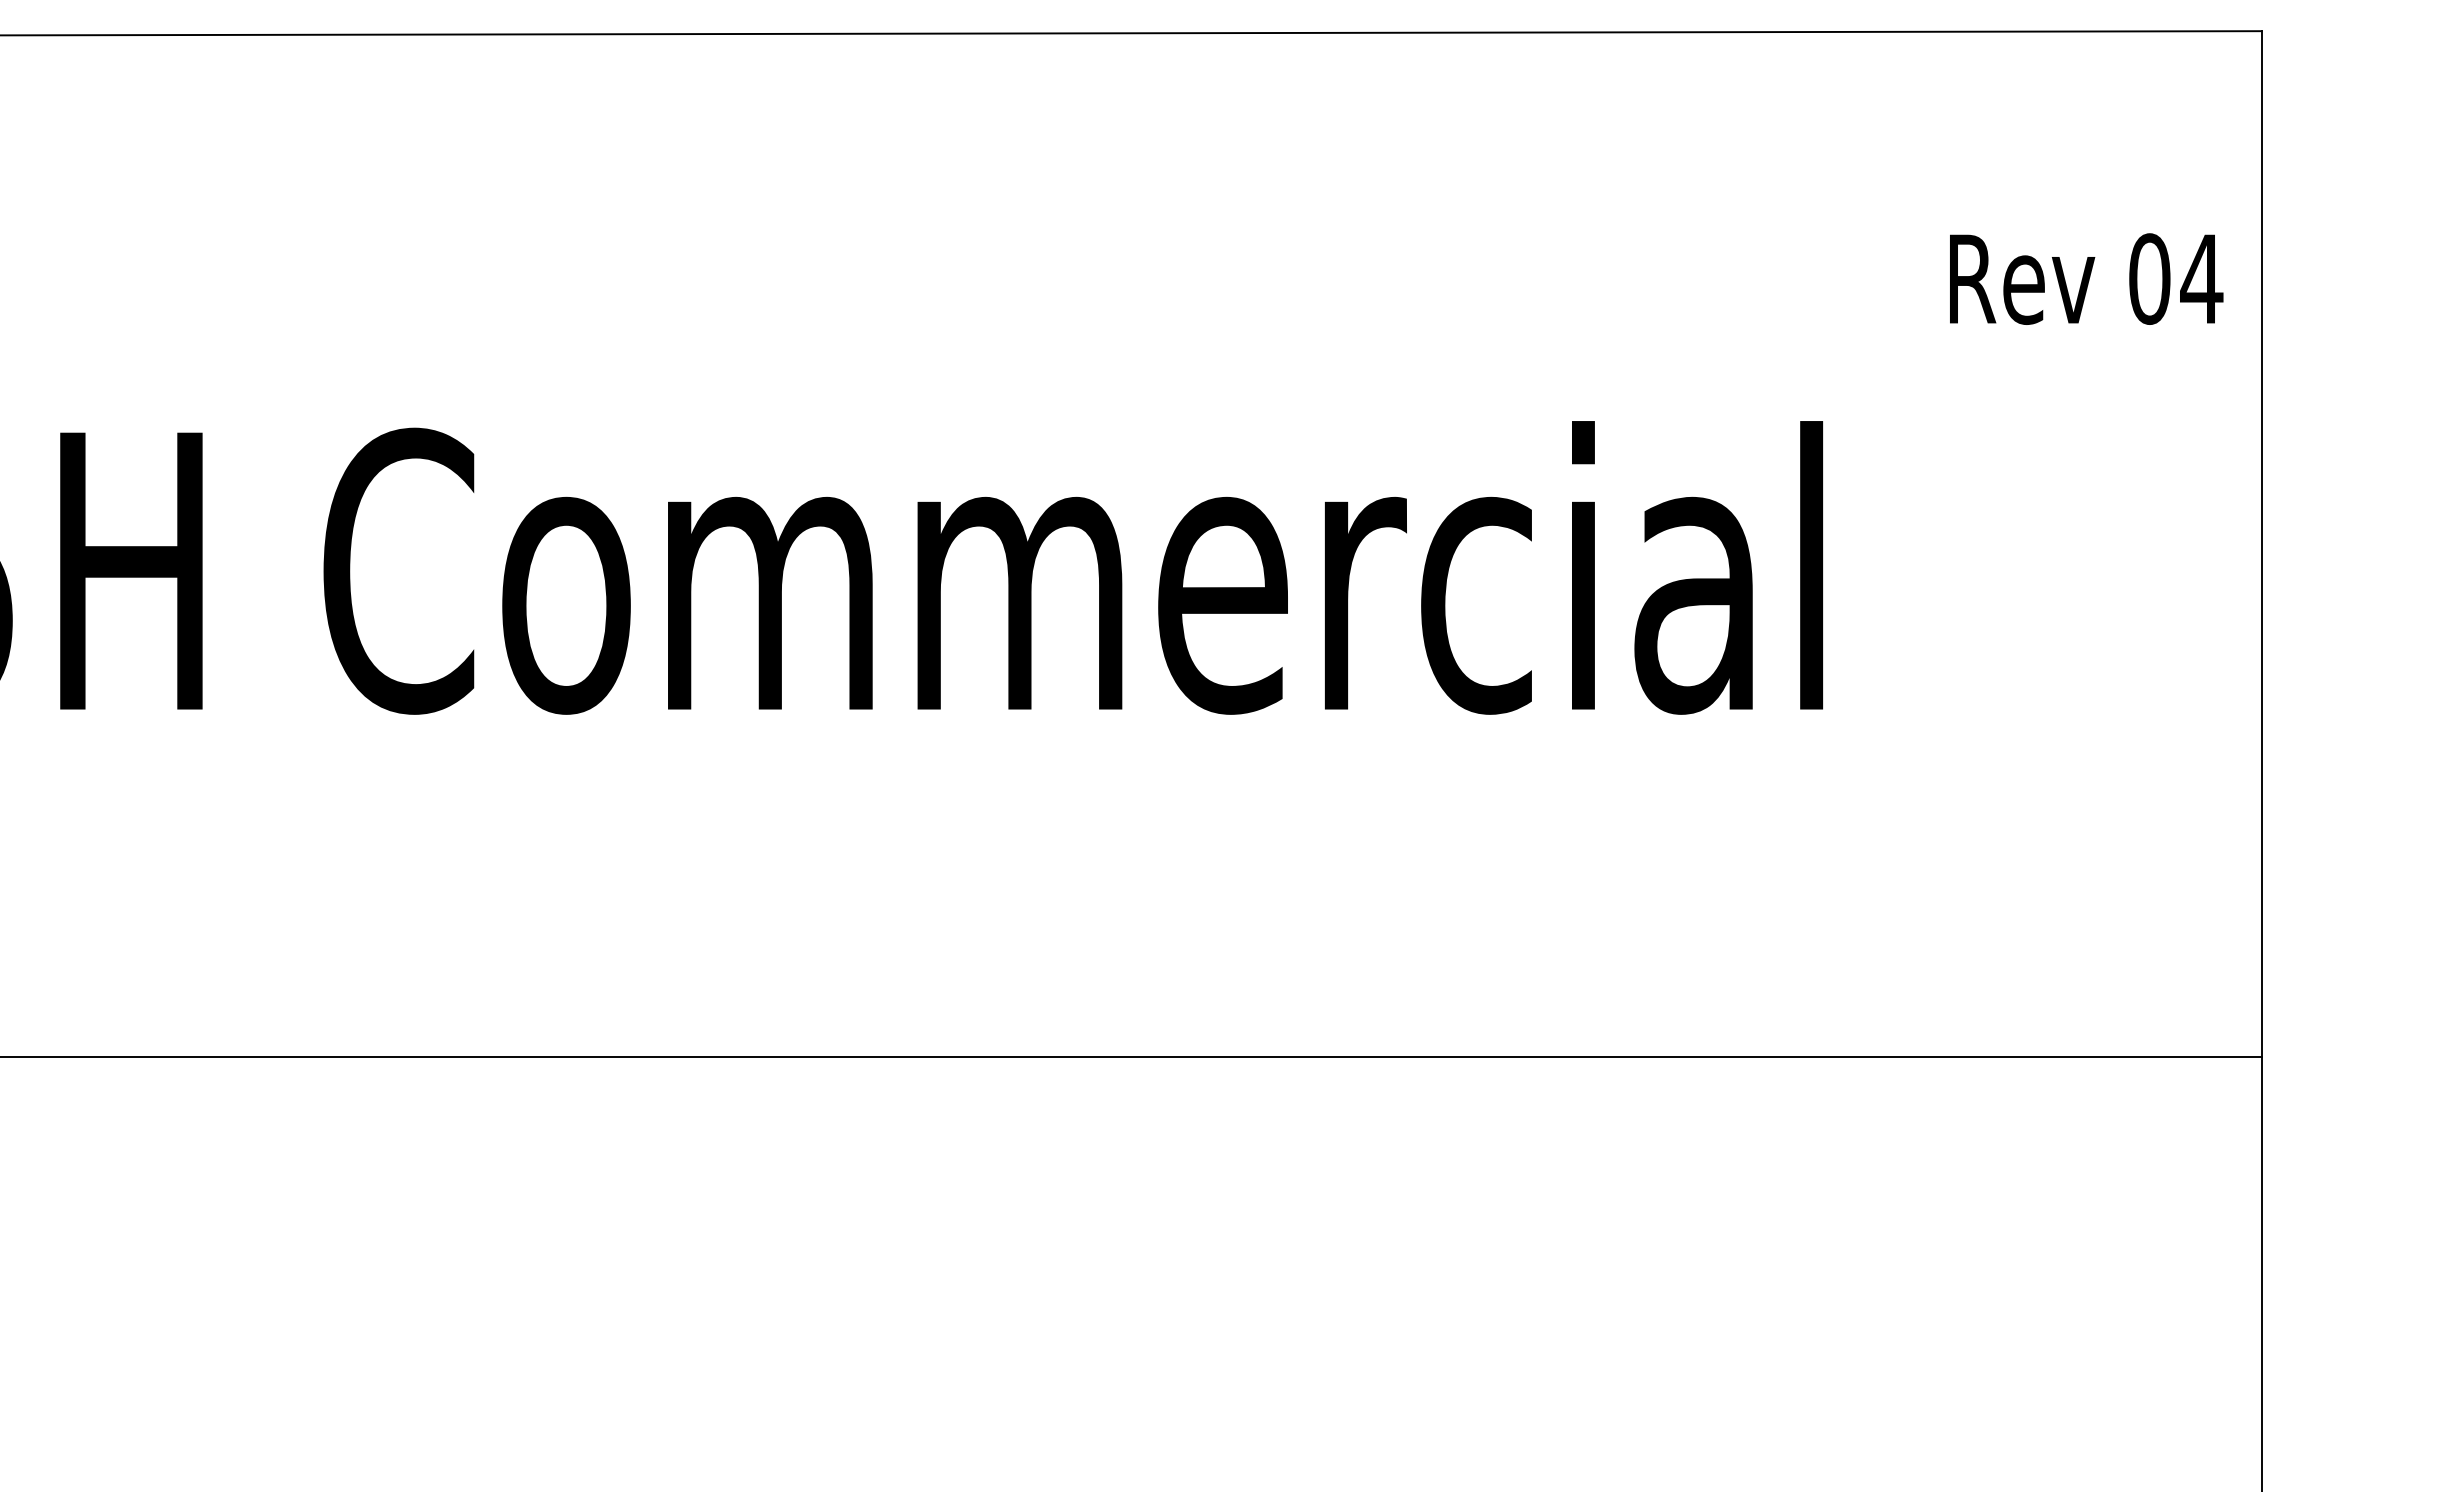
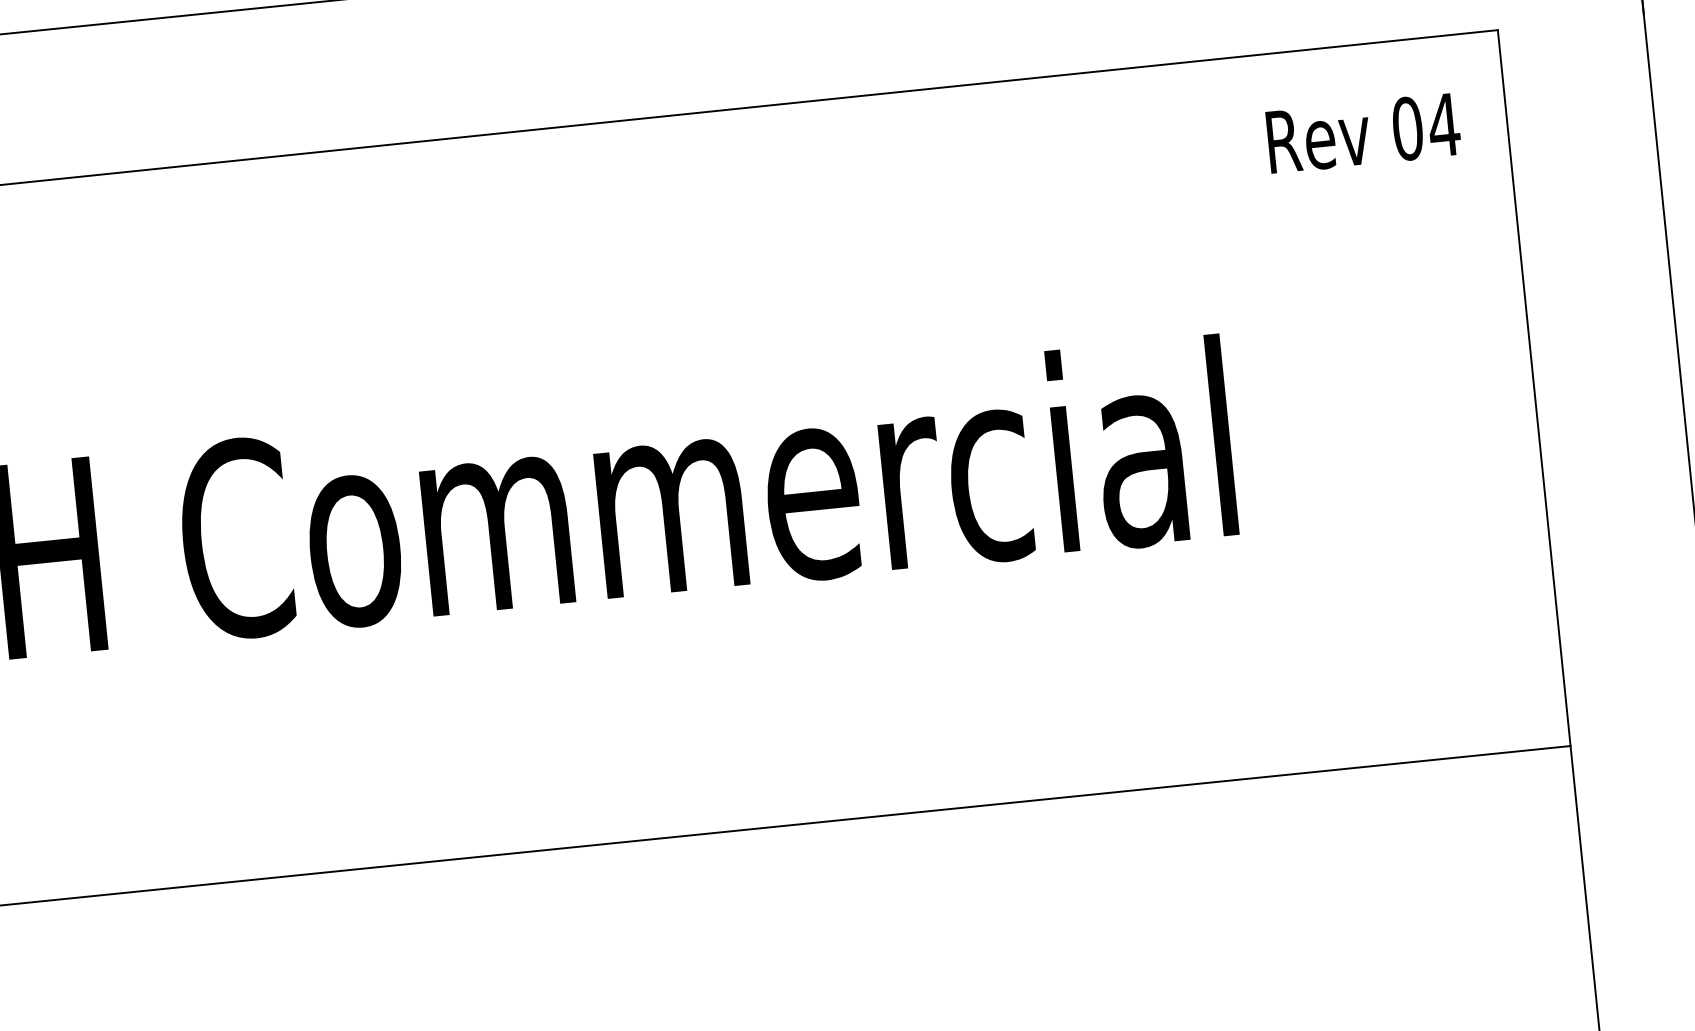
text: (2086, 278) -> (1363, 132), moved

